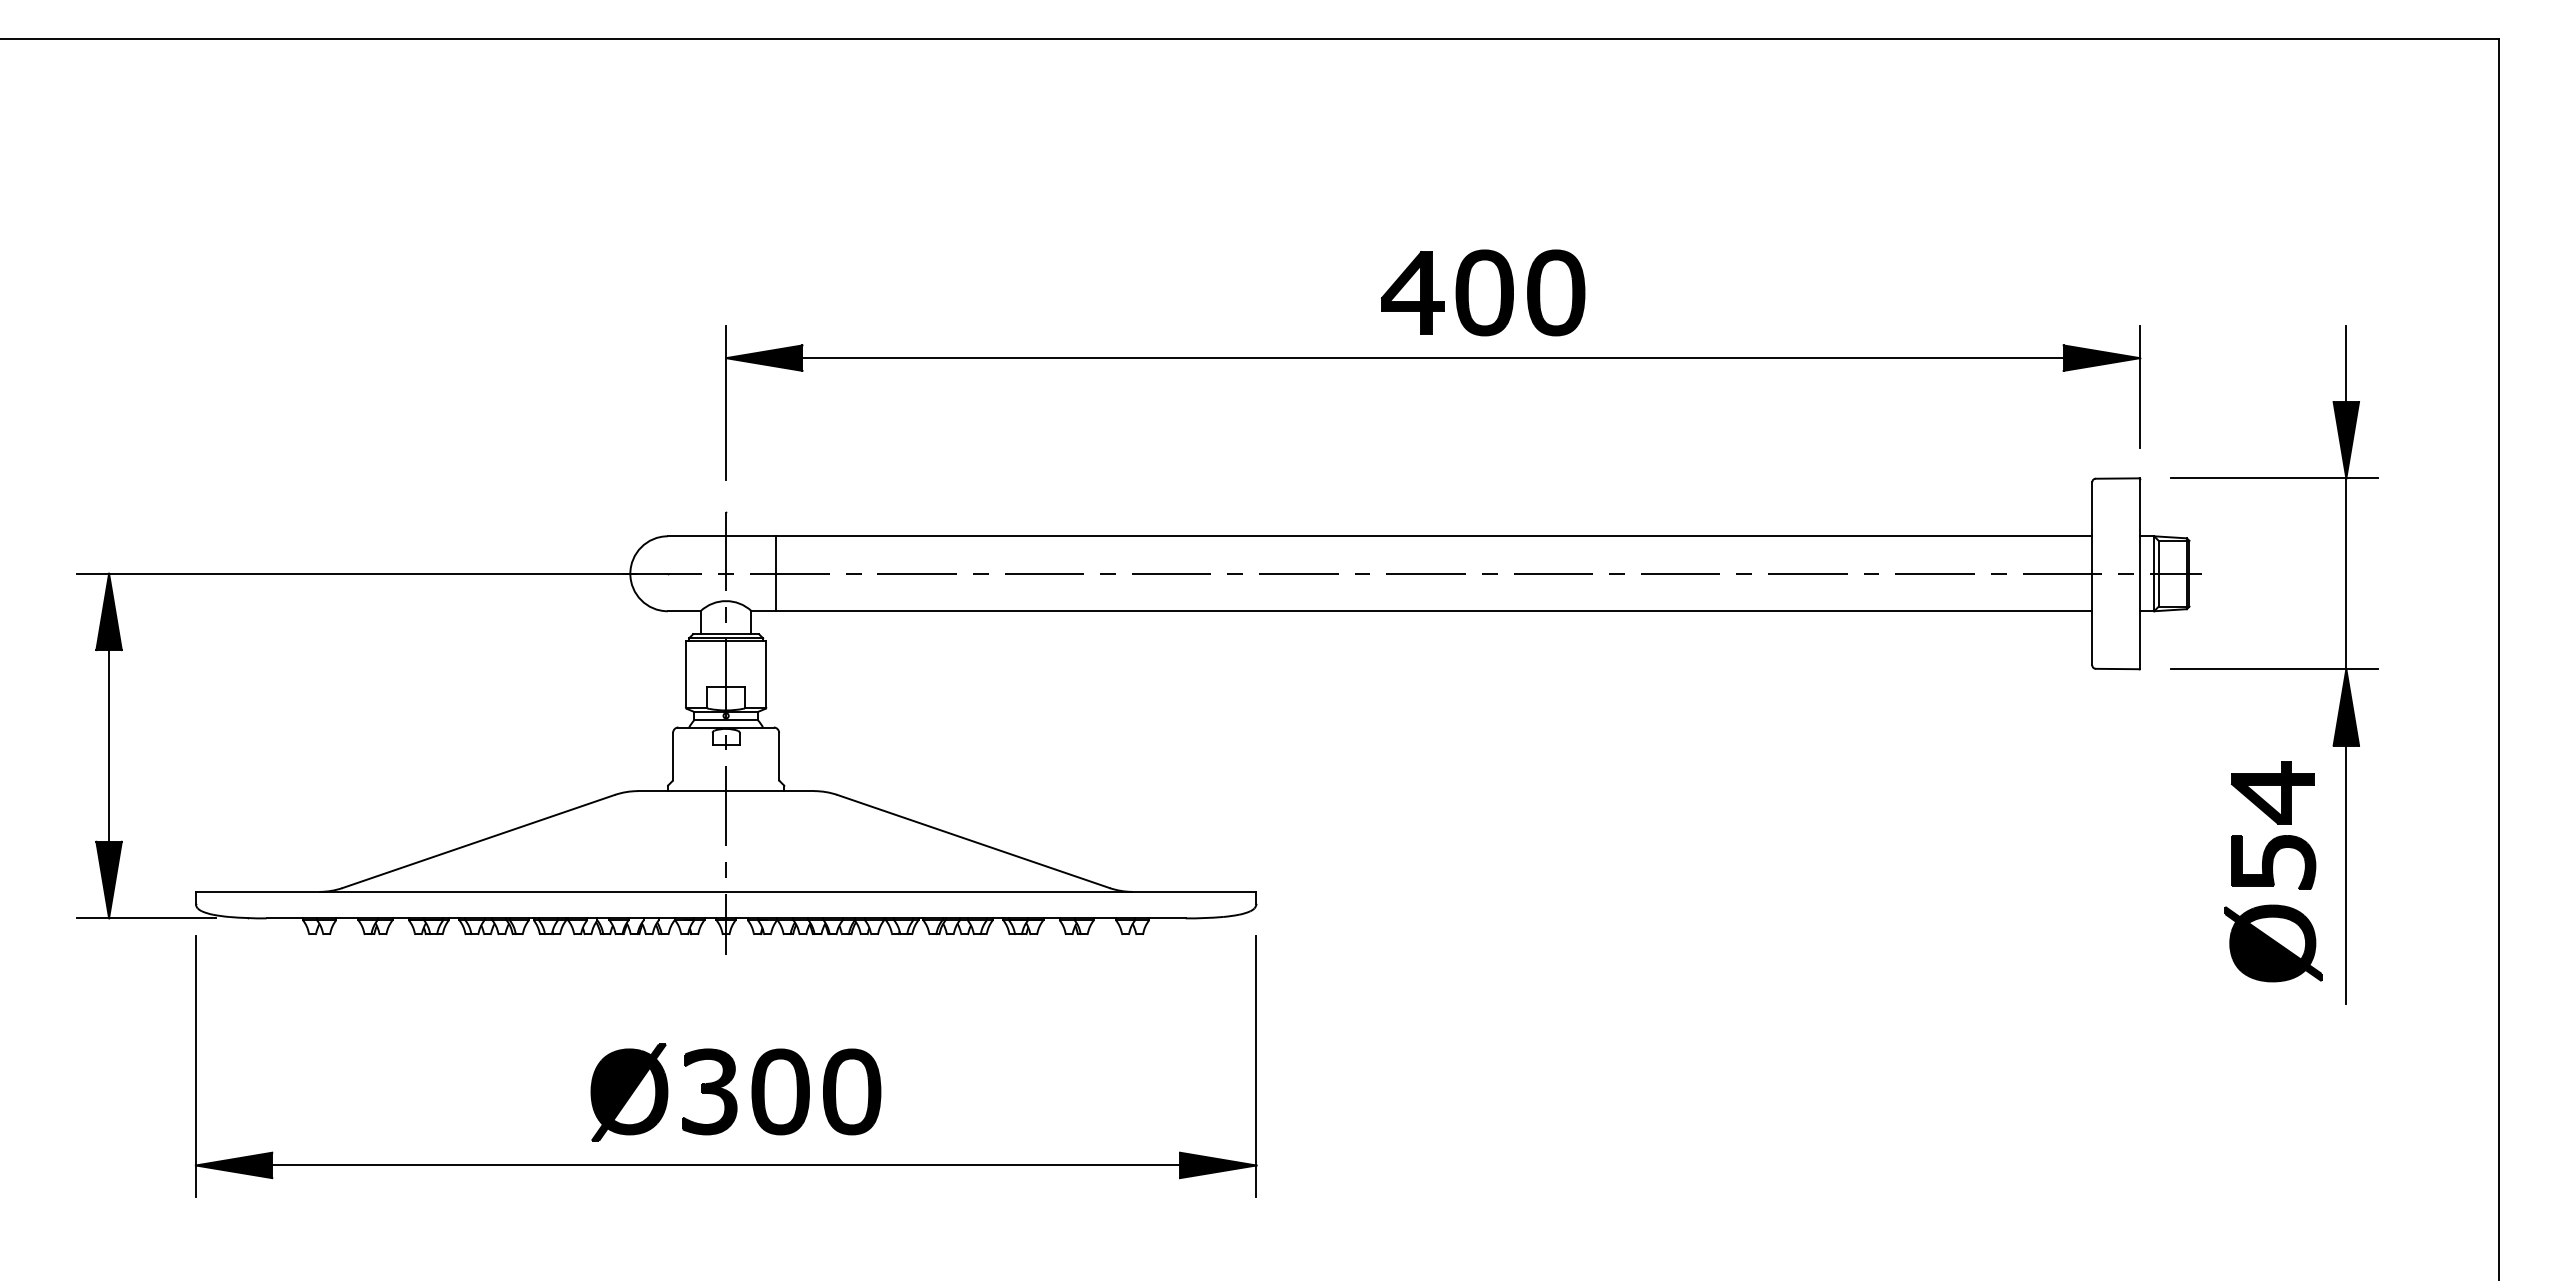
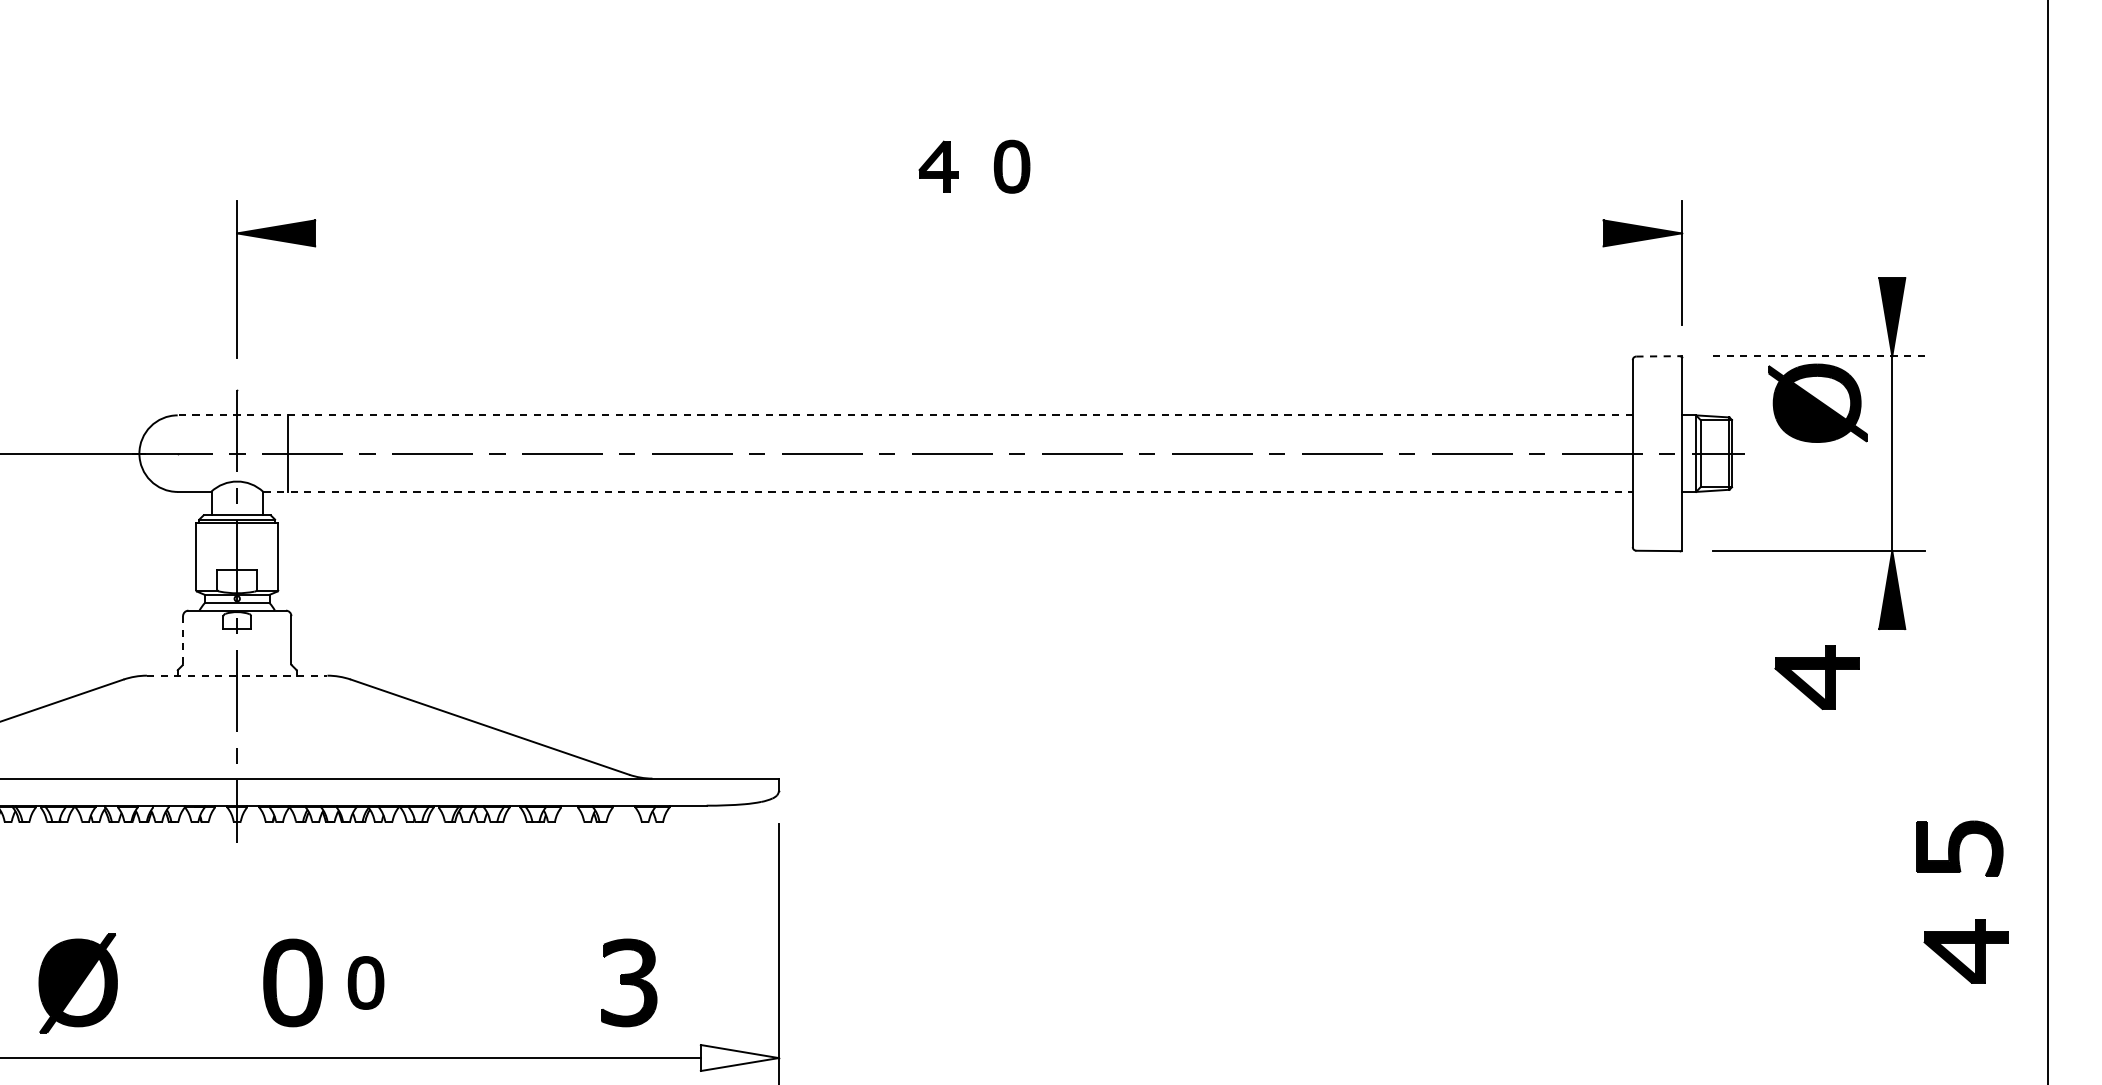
part: (1412, 292) -> (938, 166), size x0.6
part: (1484, 292) -> (1011, 166), size x0.6
part: (1556, 292) -> (1085, 166), removed
line: (1432, 358) -> (958, 233), removed
line: (2346, 363) -> (1892, 238), removed
line: (2118, 478) -> (1659, 356), solid -> dashed
line: (2274, 478) -> (1818, 356), solid -> dashed
line: (1379, 536) -> (904, 415), solid -> dashed
line: (1422, 611) -> (948, 492), solid -> dashed
line: (673, 755) -> (183, 639), solid -> dashed
line: (726, 791) -> (237, 676), solid -> dashed
part: (2273, 862) -> (1959, 848), moved
line: (2346, 874) -> (1892, 760), removed
part: (2273, 943) -> (1817, 403), moved
part: (2418, 1060) -> (1965, 950), added
part: (709, 1091) -> (628, 982), moved
part: (852, 1091) -> (366, 982), size x0.6
part: (629, 1092) -> (78, 983), moved
fill: (1217, 1165) -> (739, 1058), removed

